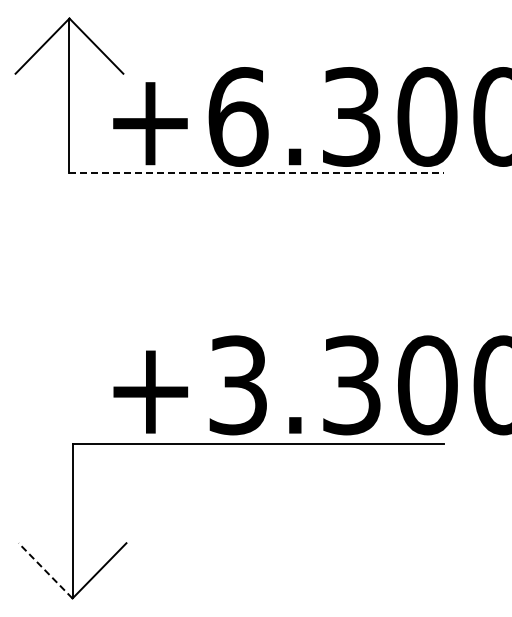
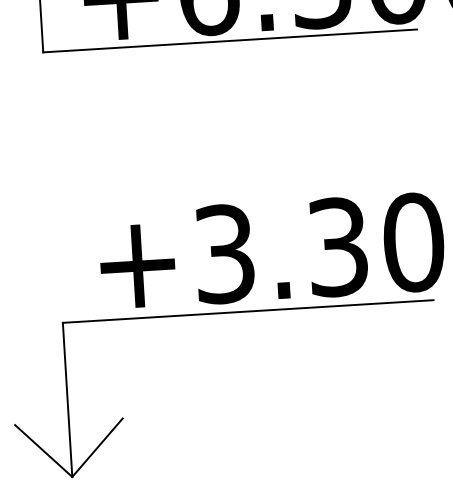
line: (257, 172) -> (230, 40), dashed -> solid
line: (45, 570) -> (43, 450), dashed -> solid

